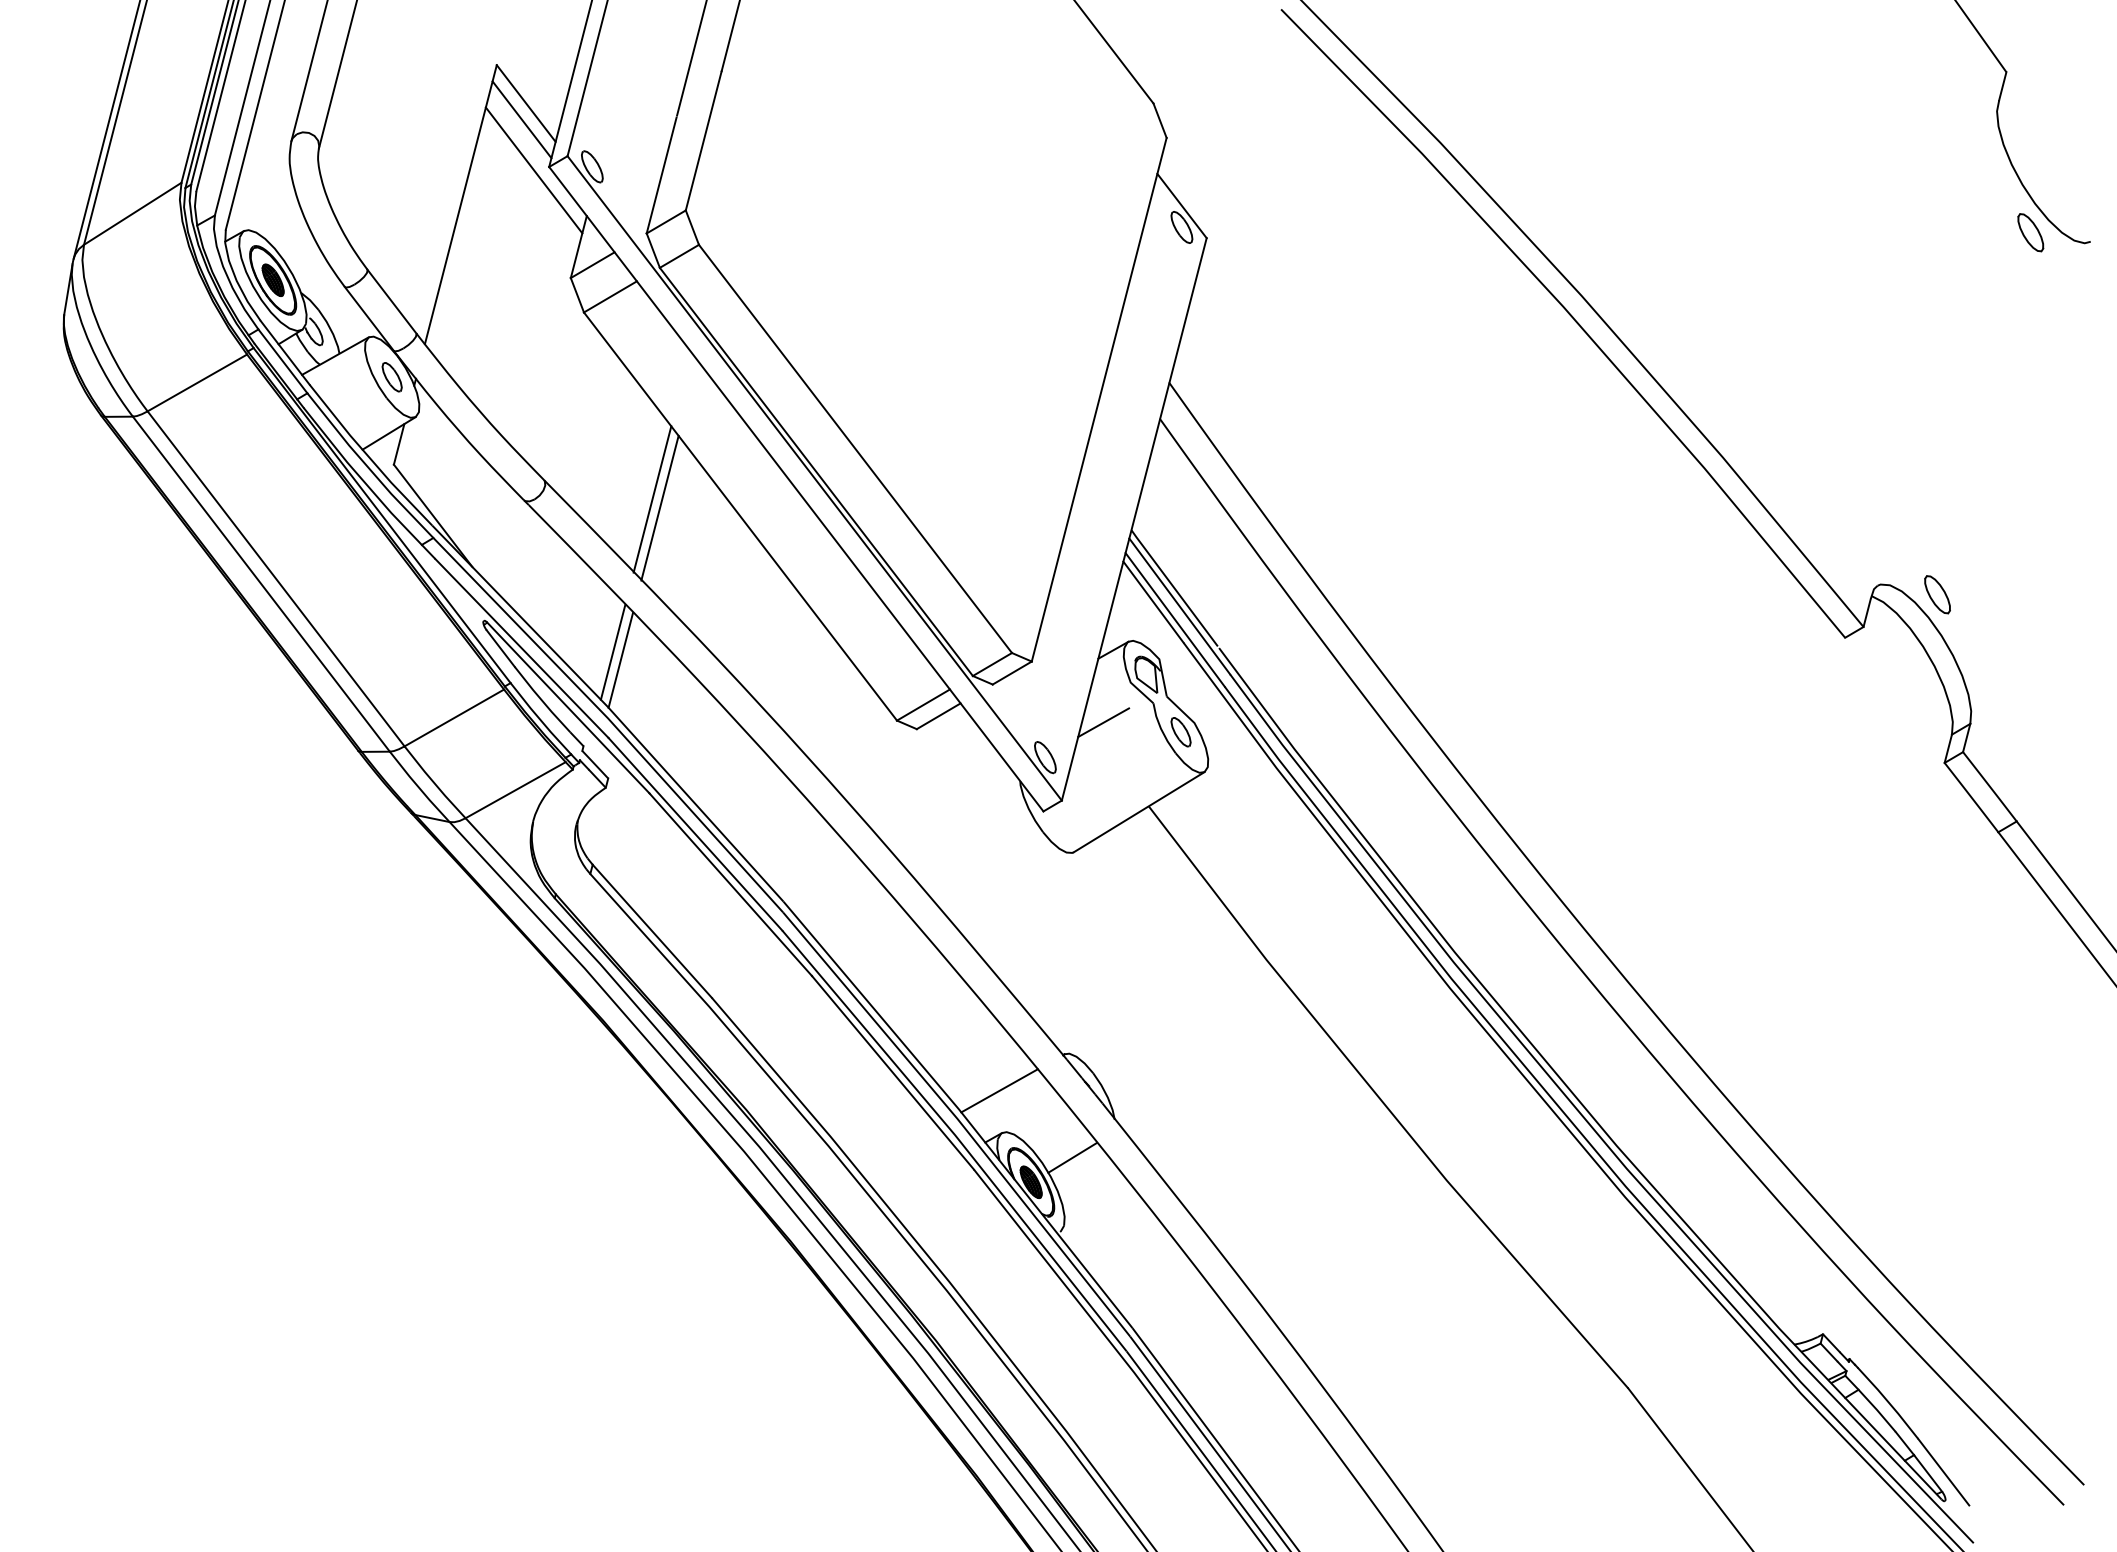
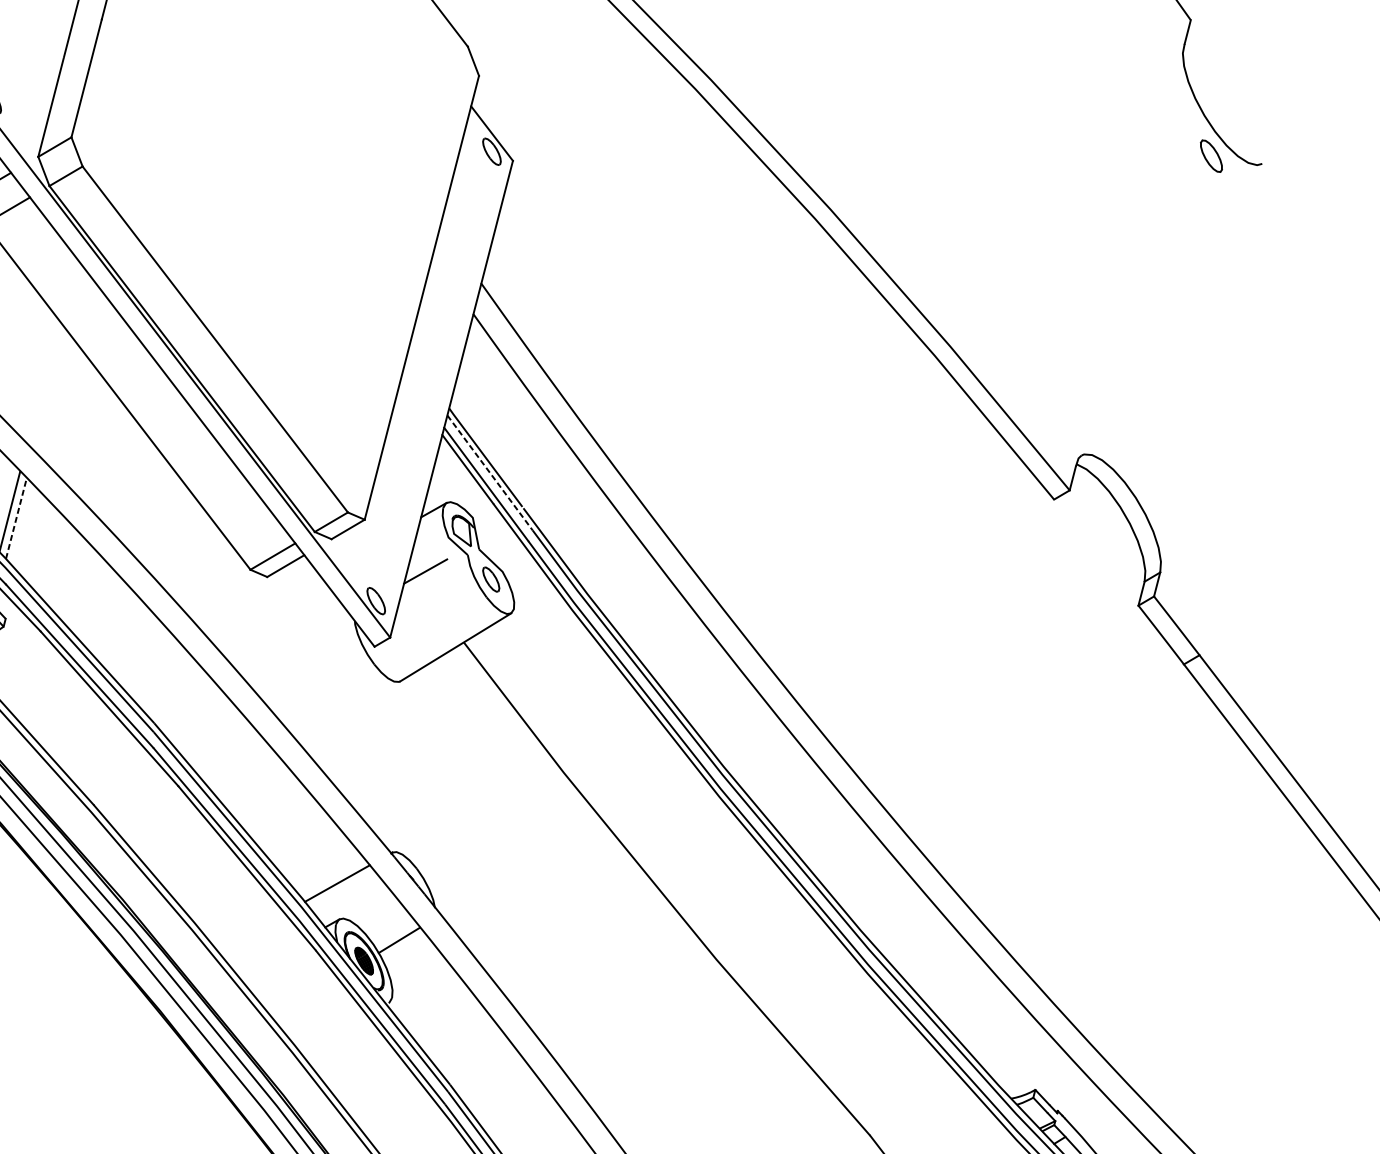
line: (652, 499) -> (43, 382), removed
line: (659, 507) -> (49, 389), removed
part: (1937, 594) -> (1132, 462), removed
line: (1179, 606) -> (489, 473), solid -> dashed
line: (620, 660) -> (16, 518), solid -> dashed

